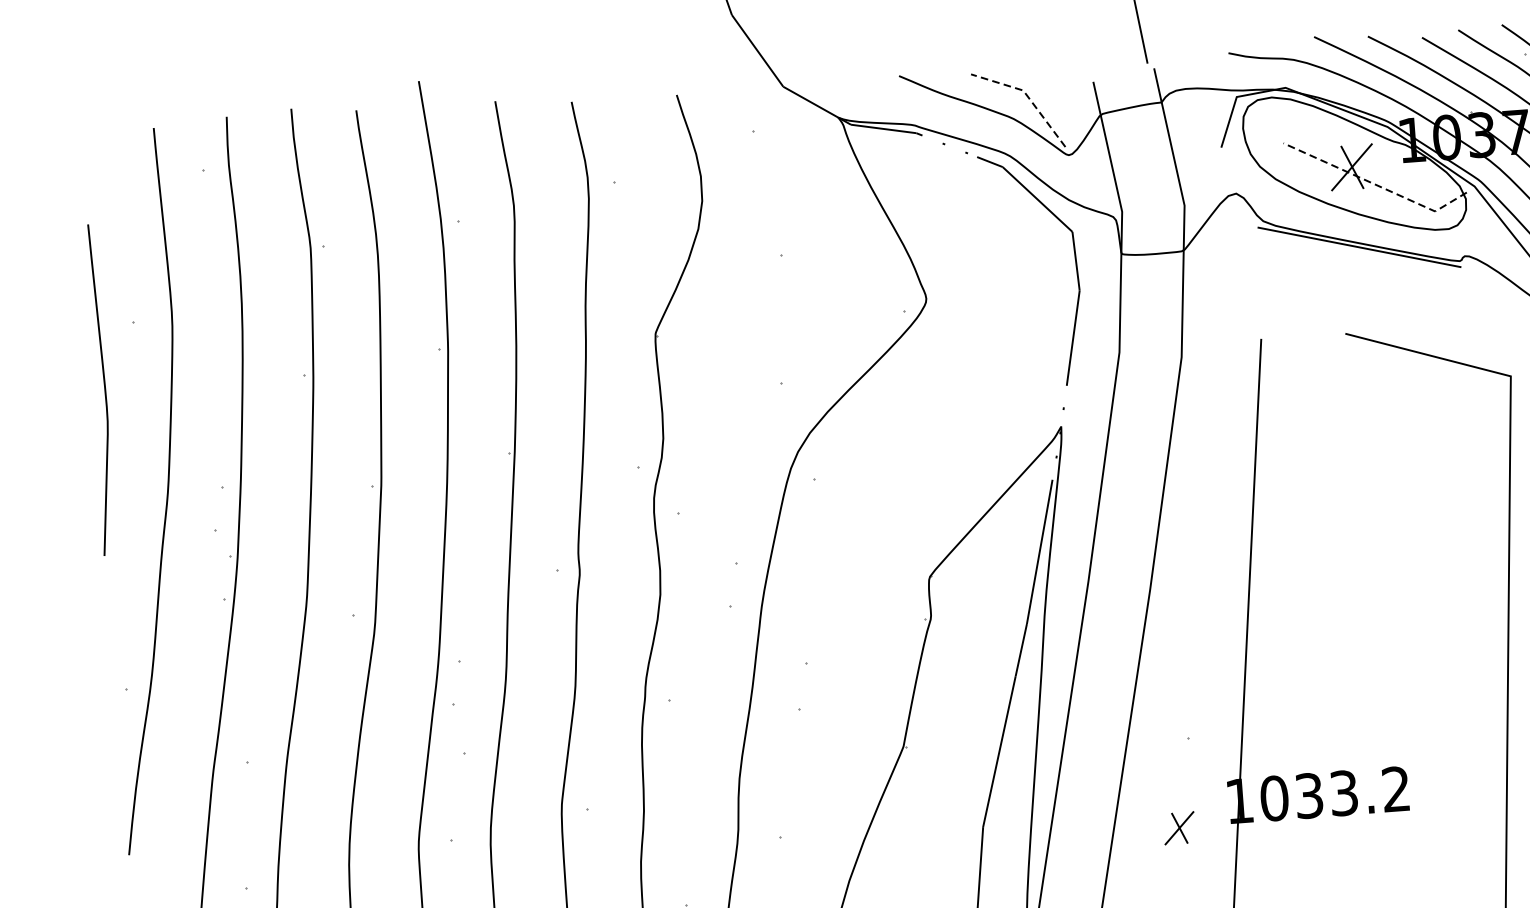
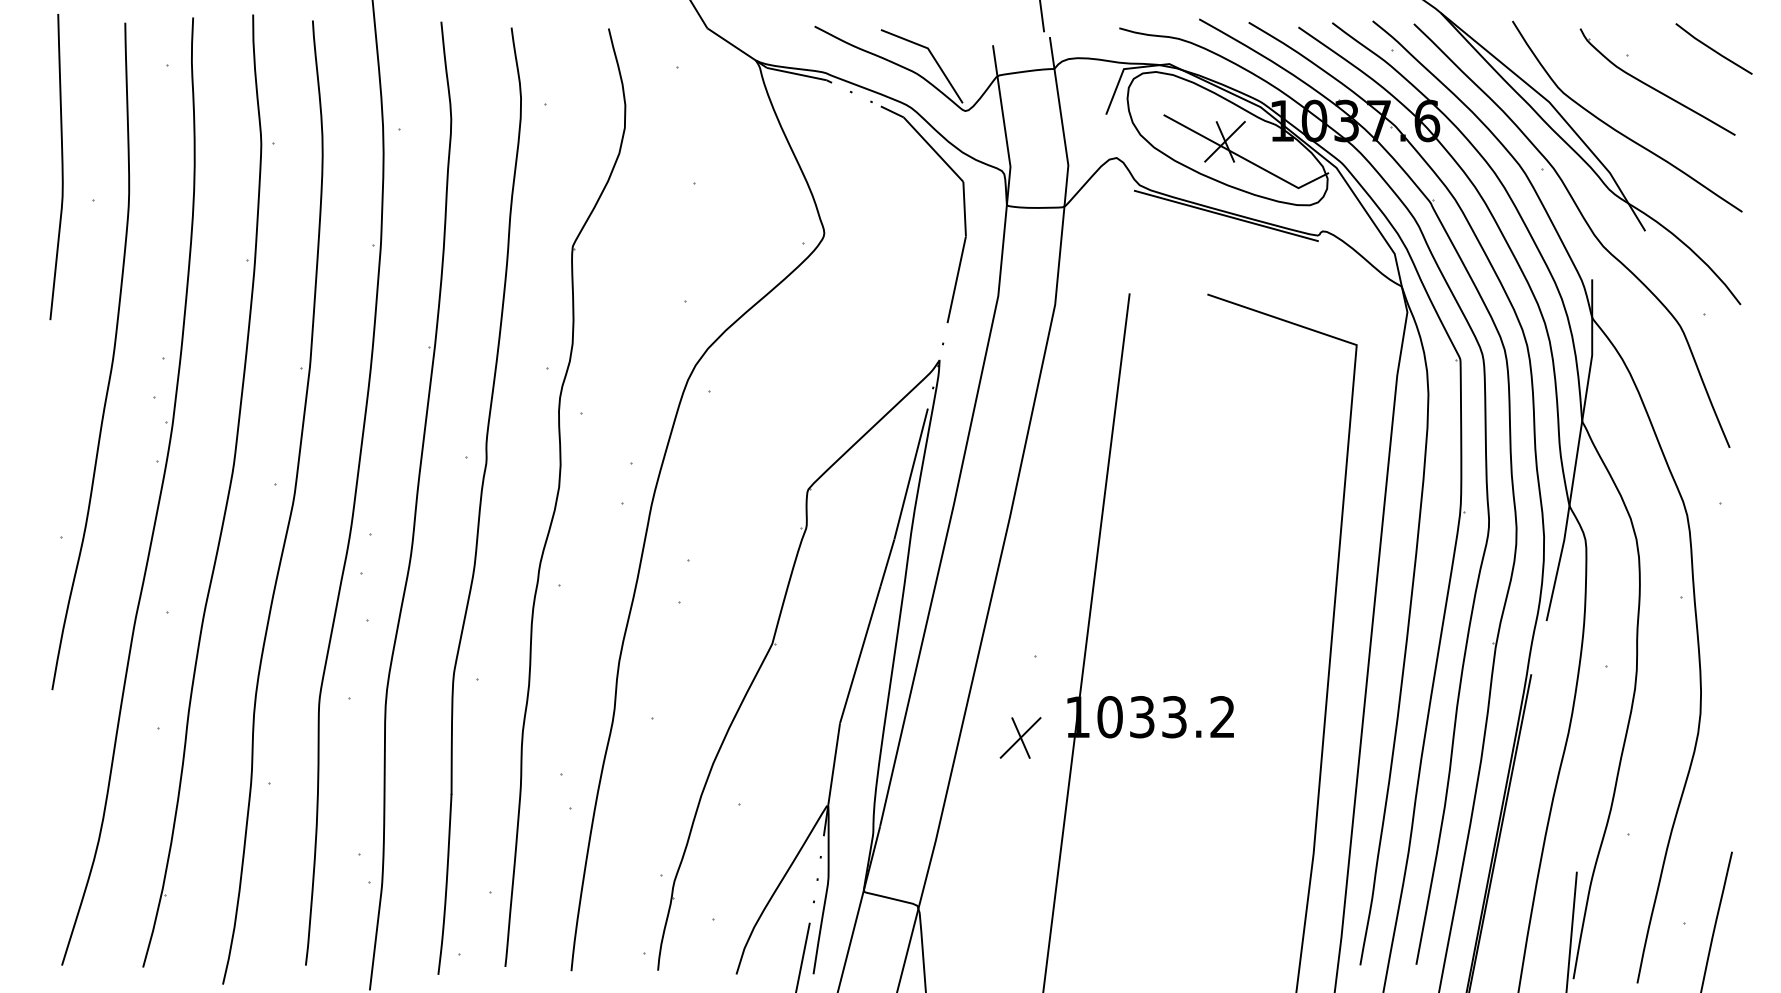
line: (1027, 96) -> (931, 54), dashed -> solid
line: (1376, 185) -> (1246, 160), dashed -> solid
curve: (104, 390) -> (61, 167), moved
part: (1179, 827) -> (1020, 737), size x1.43

